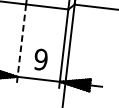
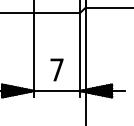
line: (21, 43) -> (34, 55), dashed -> solid
text: (40, 59) -> (56, 69), 9 -> 7

